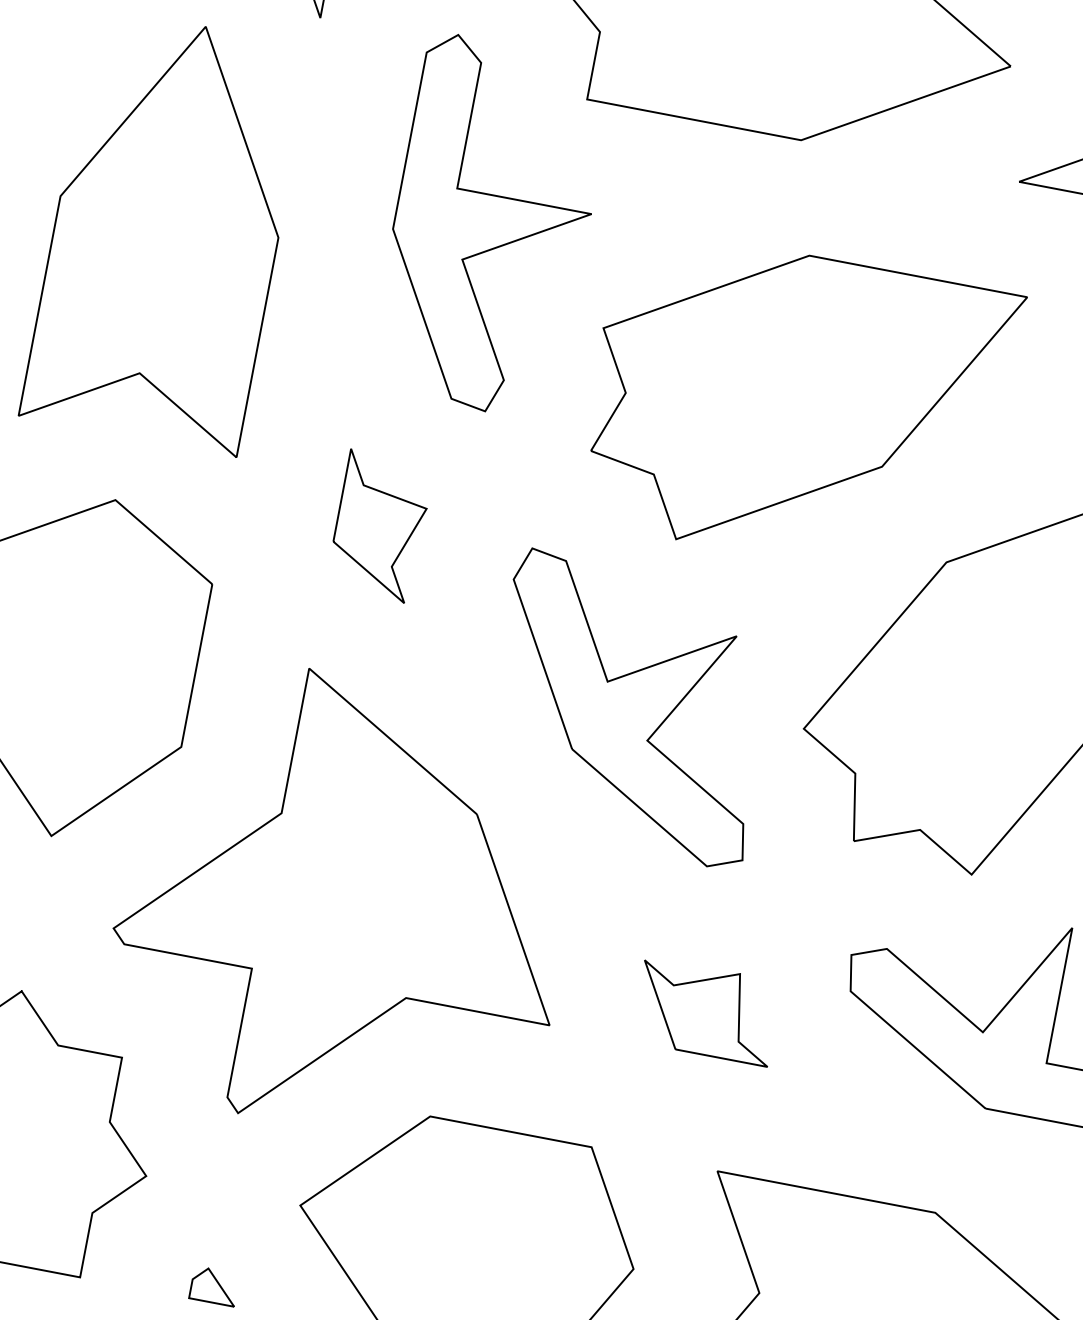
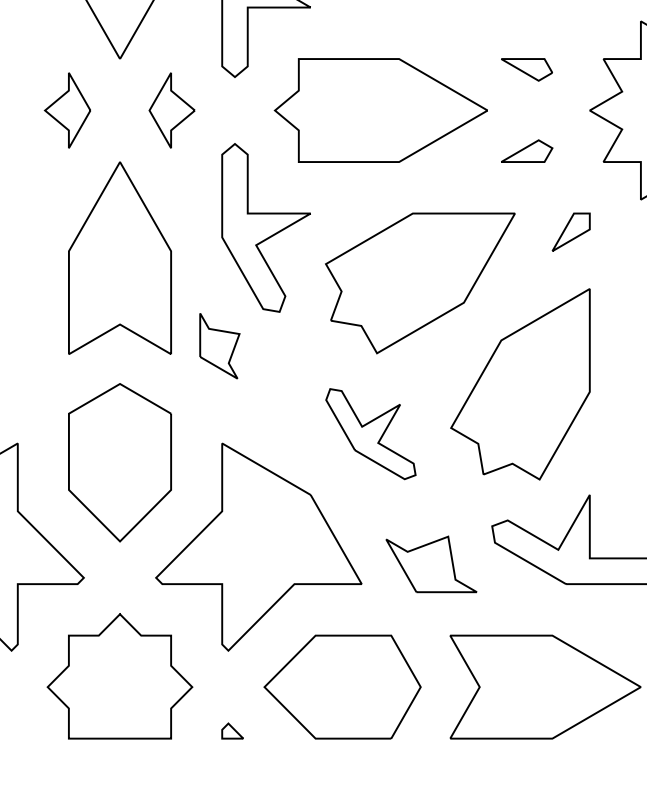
part: (378, 527) -> (219, 346), moved
part: (629, 707) -> (370, 433), size x0.7
part: (706, 1009) -> (431, 563), size x1.4

